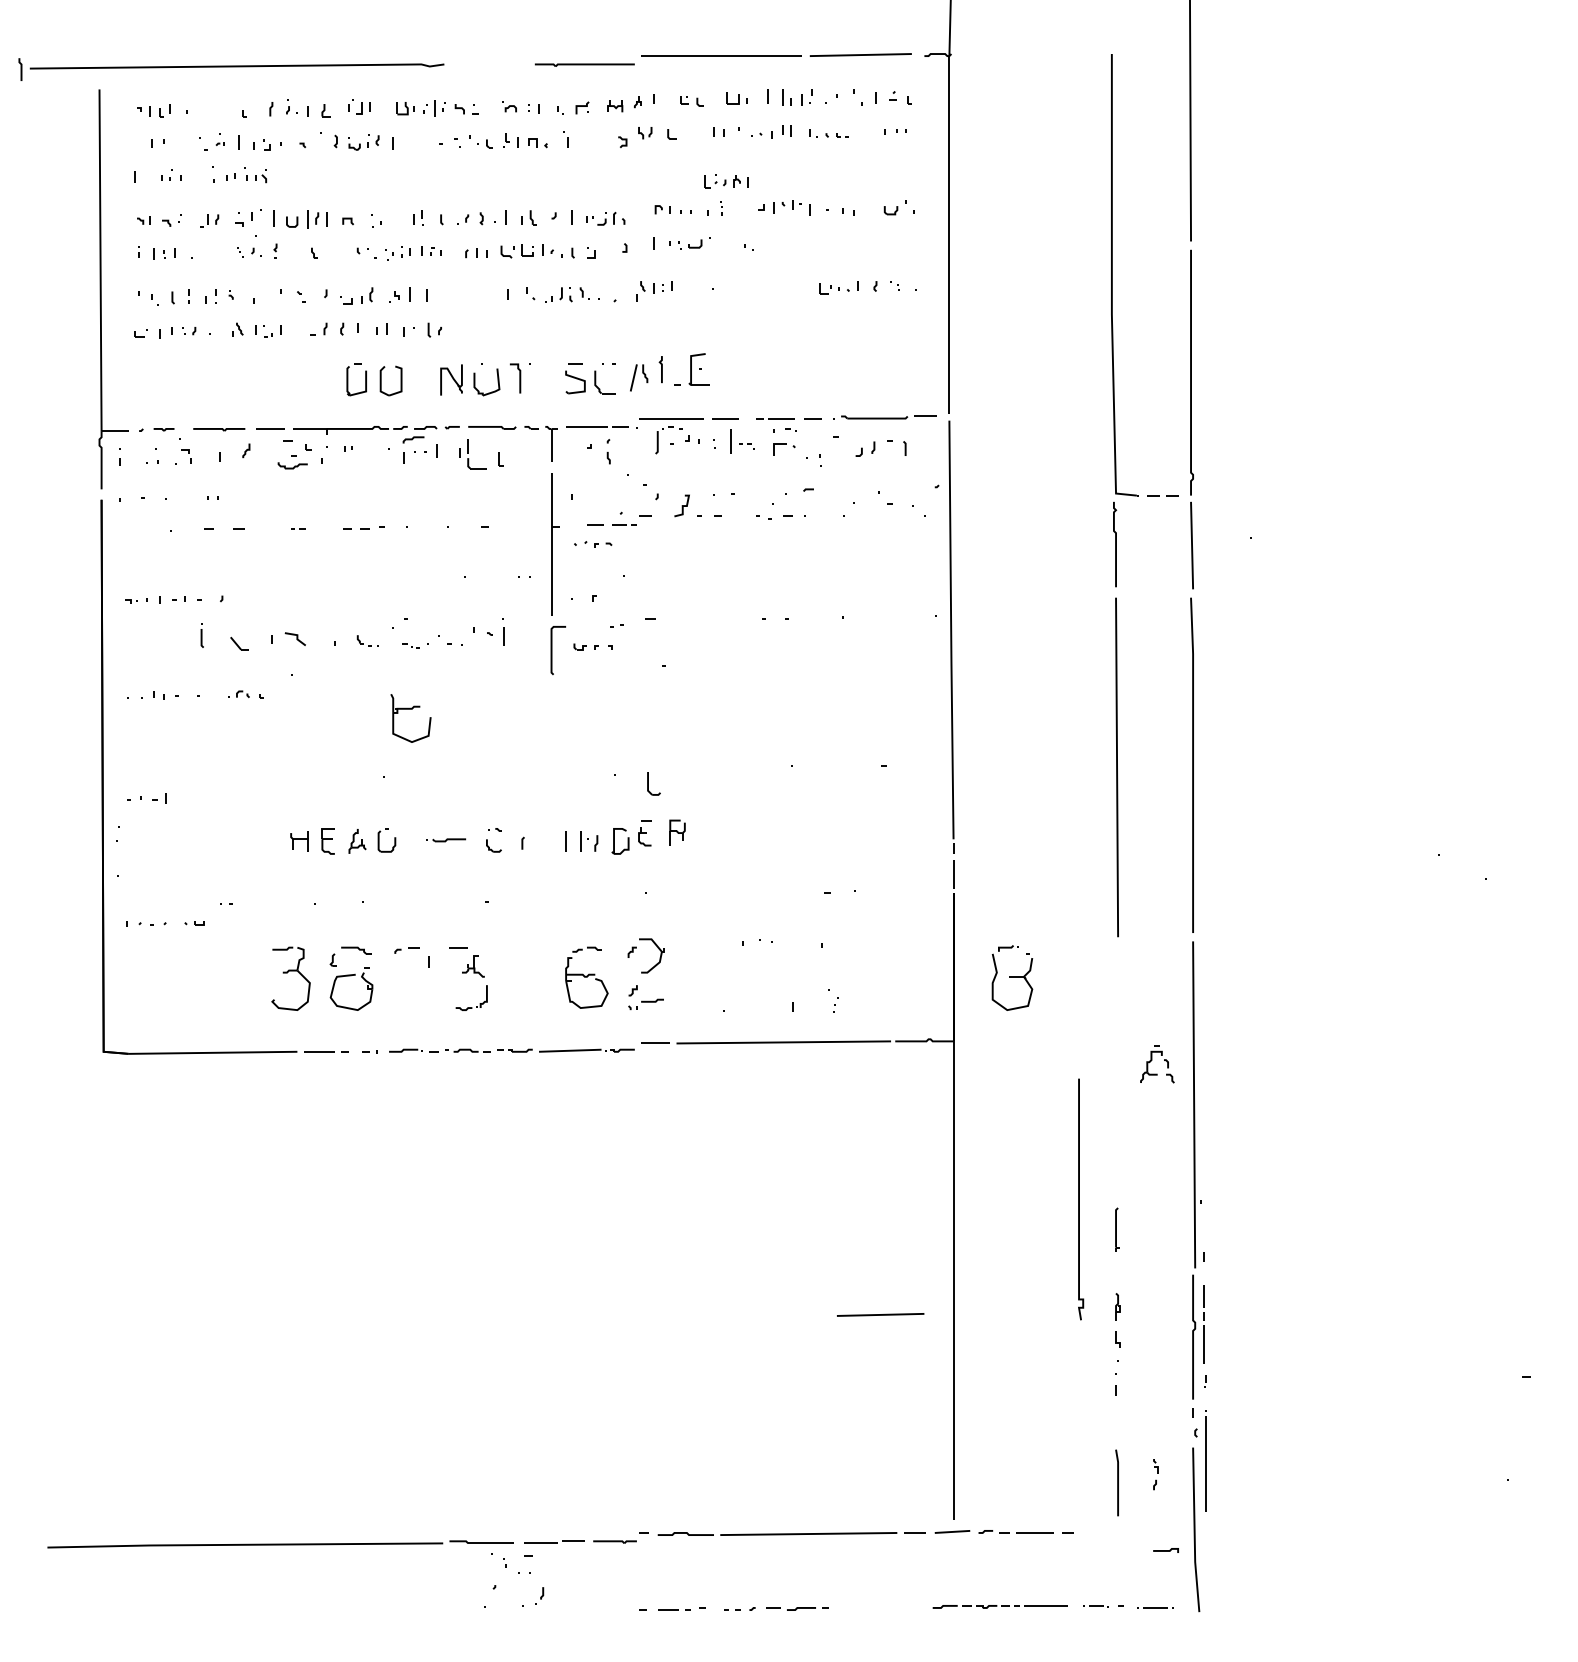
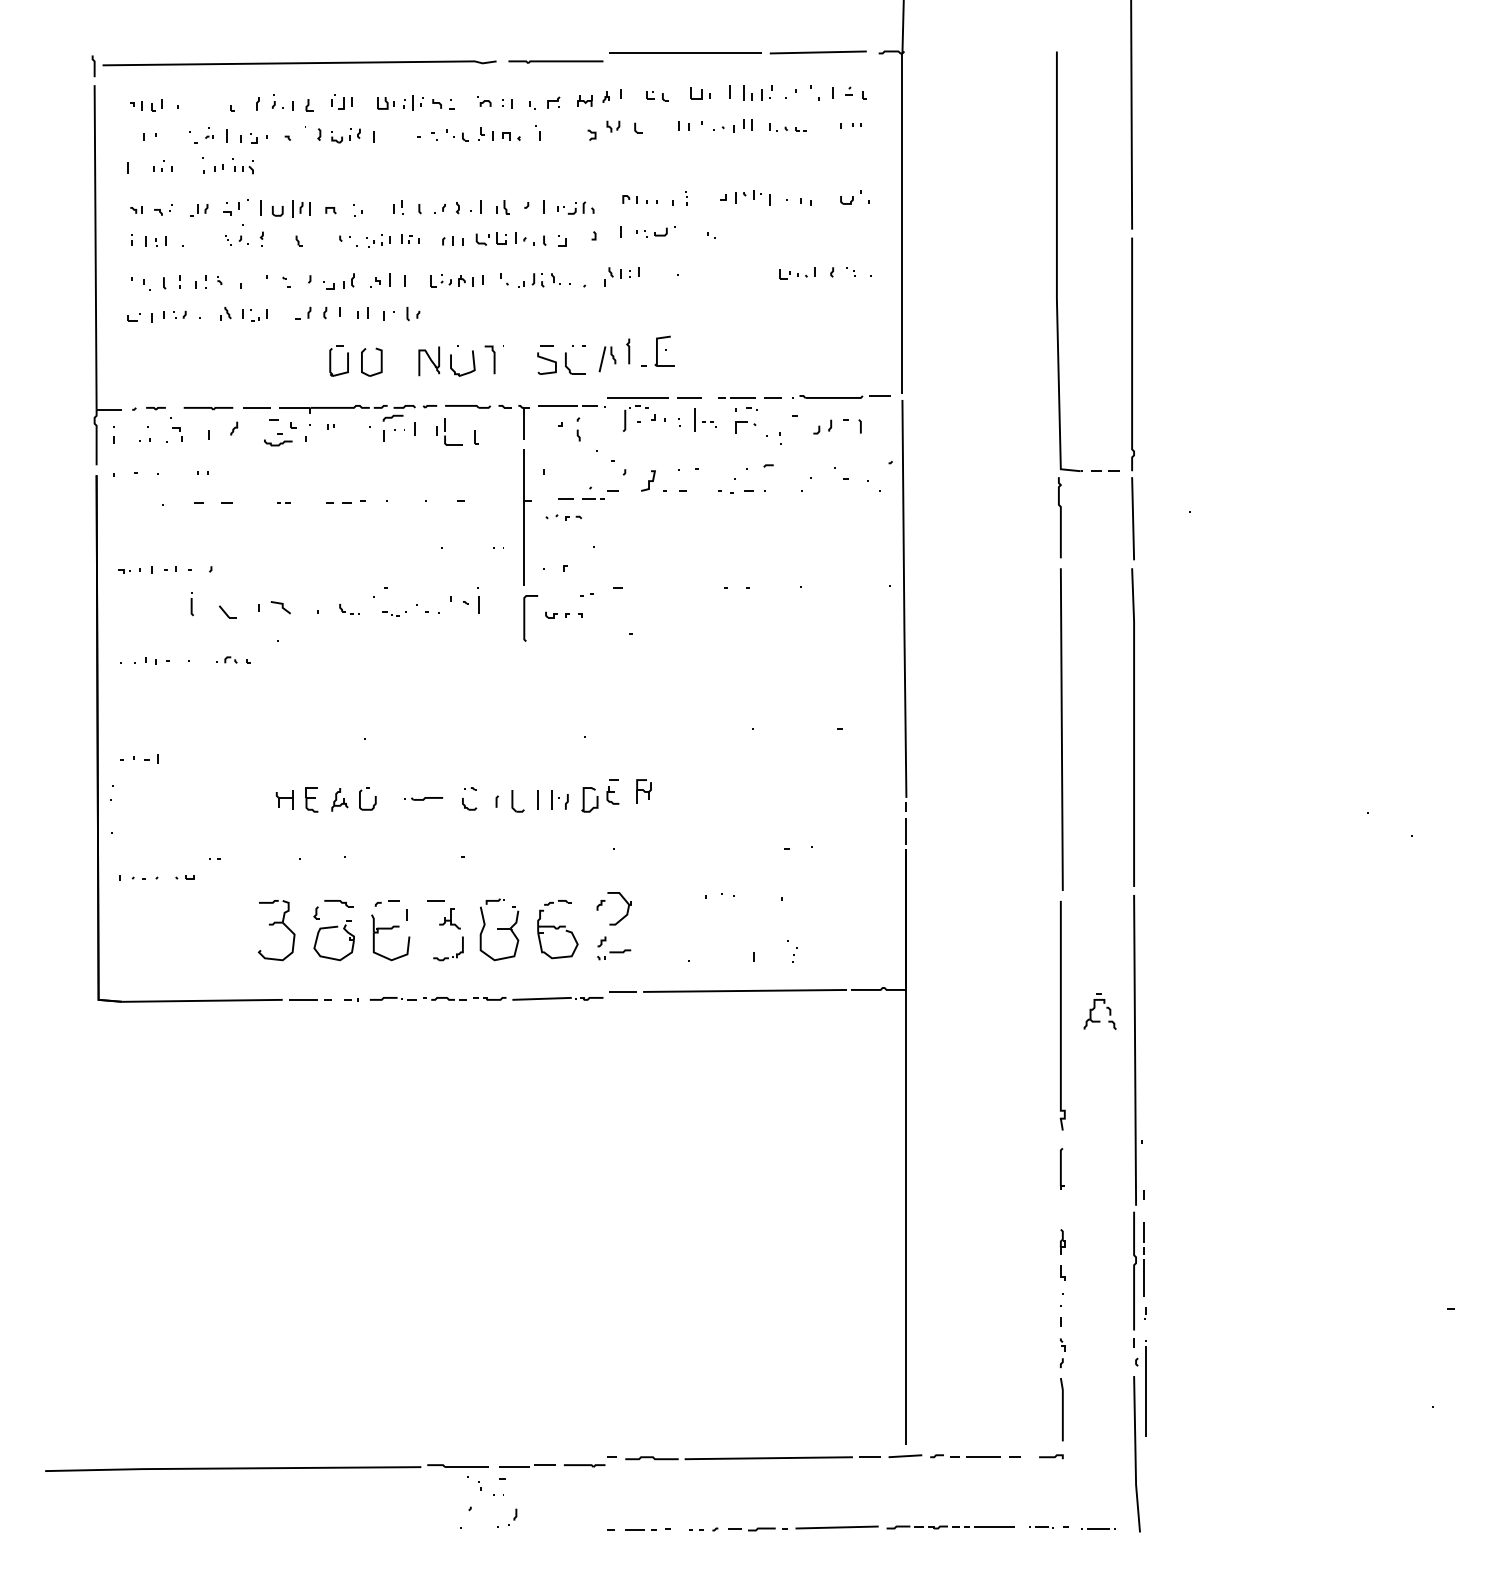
part: (231, 69) -> (294, 66), moved
part: (726, 181) -> (452, 281), moved
part: (410, 709) -> (390, 929), moved
part: (653, 783) -> (517, 800), moved
part: (1012, 977) -> (499, 929), moved
curve: (1079, 1199) -> (1061, 1015), moved
line: (880, 1314) -> (836, 1527), moved
part: (1155, 1474) -> (1062, 1353), moved
line: (1165, 1550) -> (1050, 1456), moved

